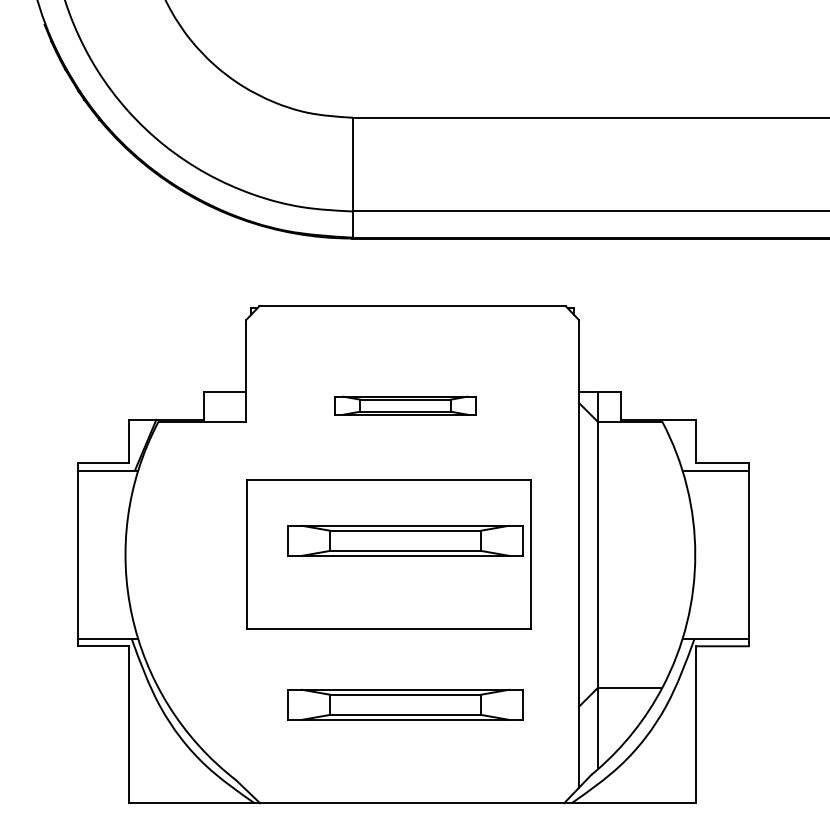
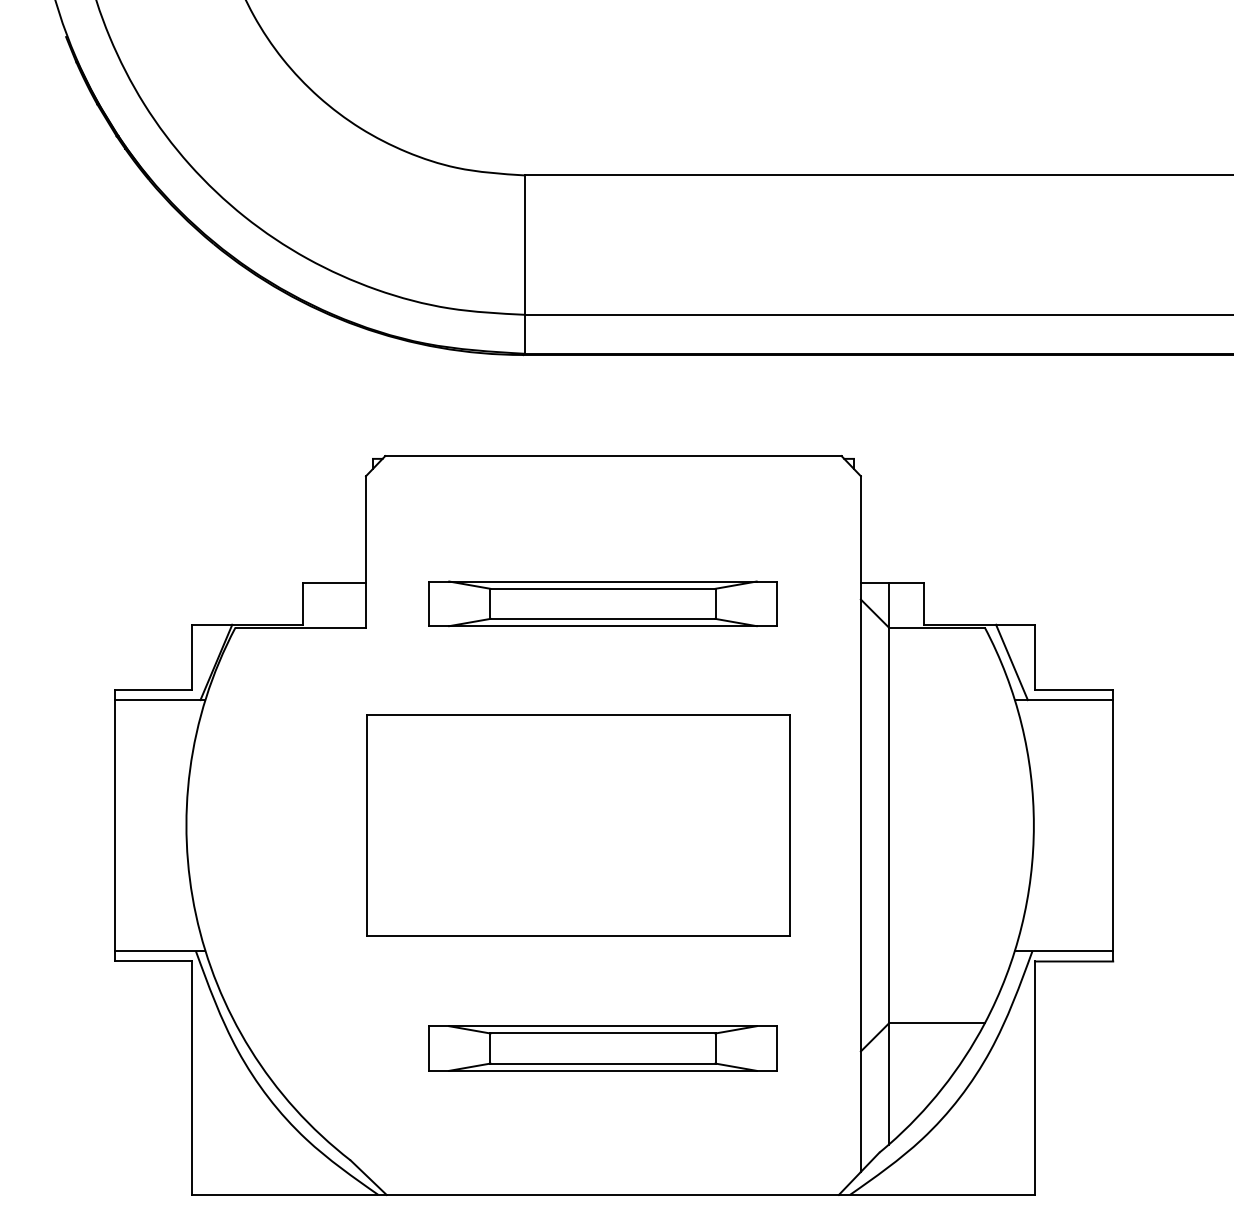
part: (405, 405) -> (602, 603), size x1.67
line: (680, 444) -> (1011, 661), added
part: (405, 540) -> (602, 804), removed

